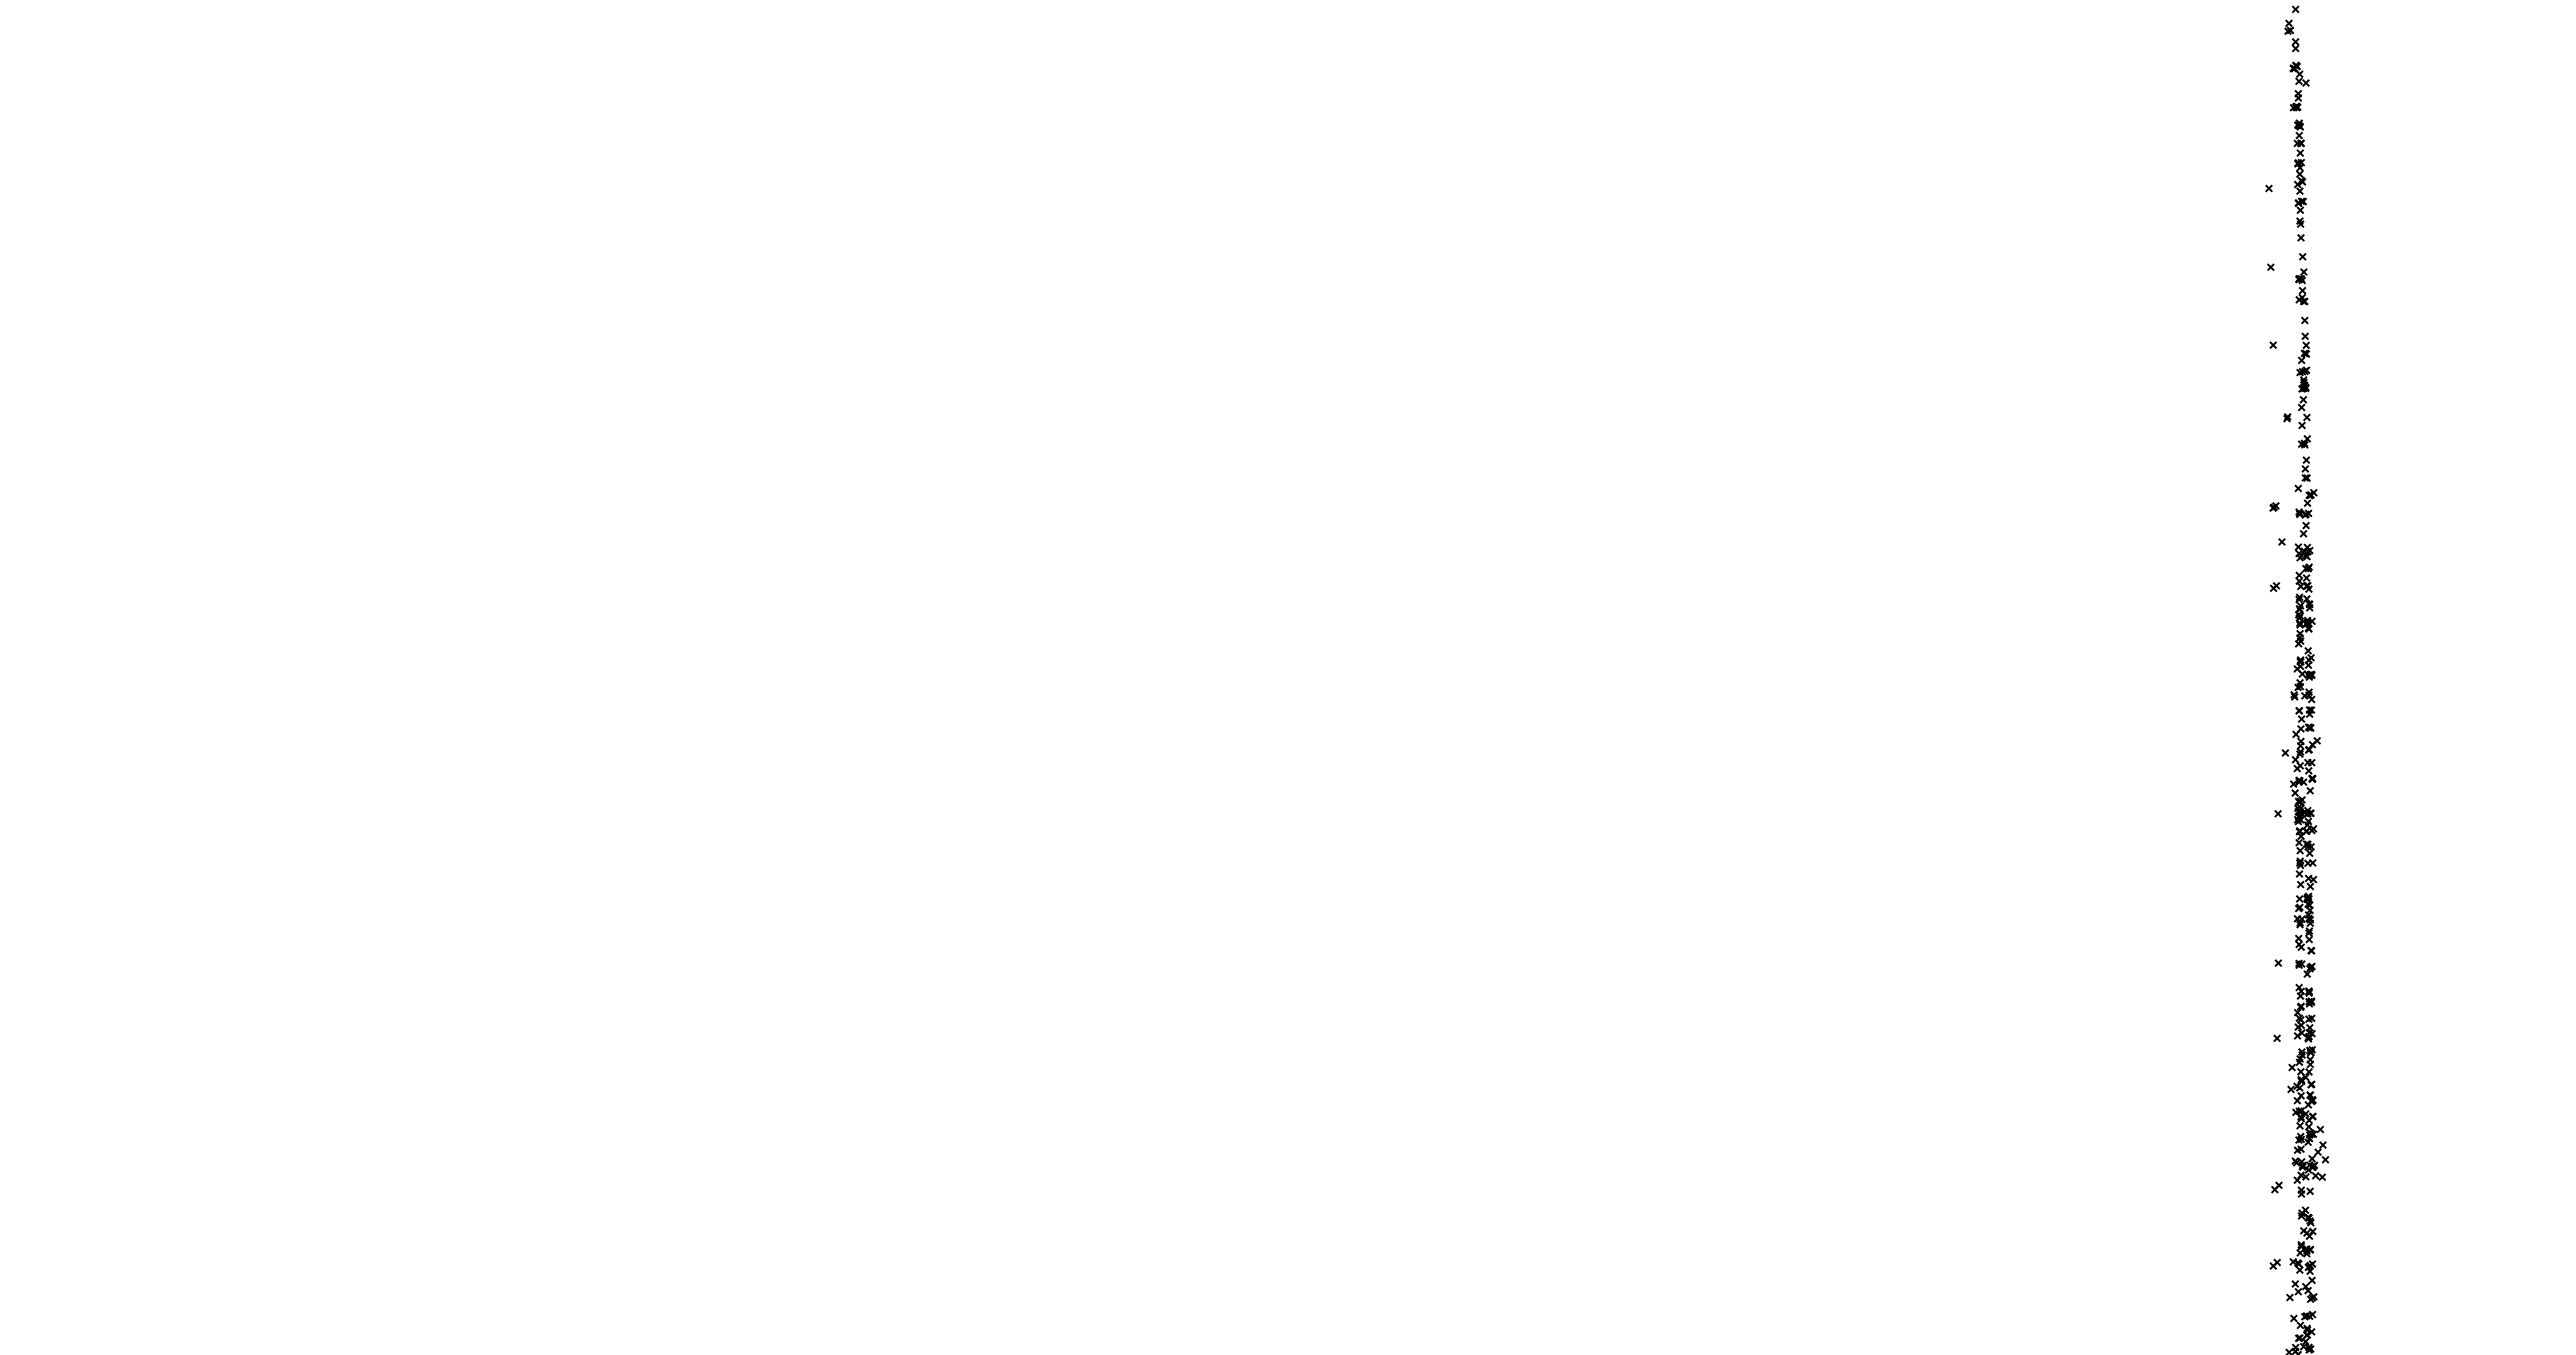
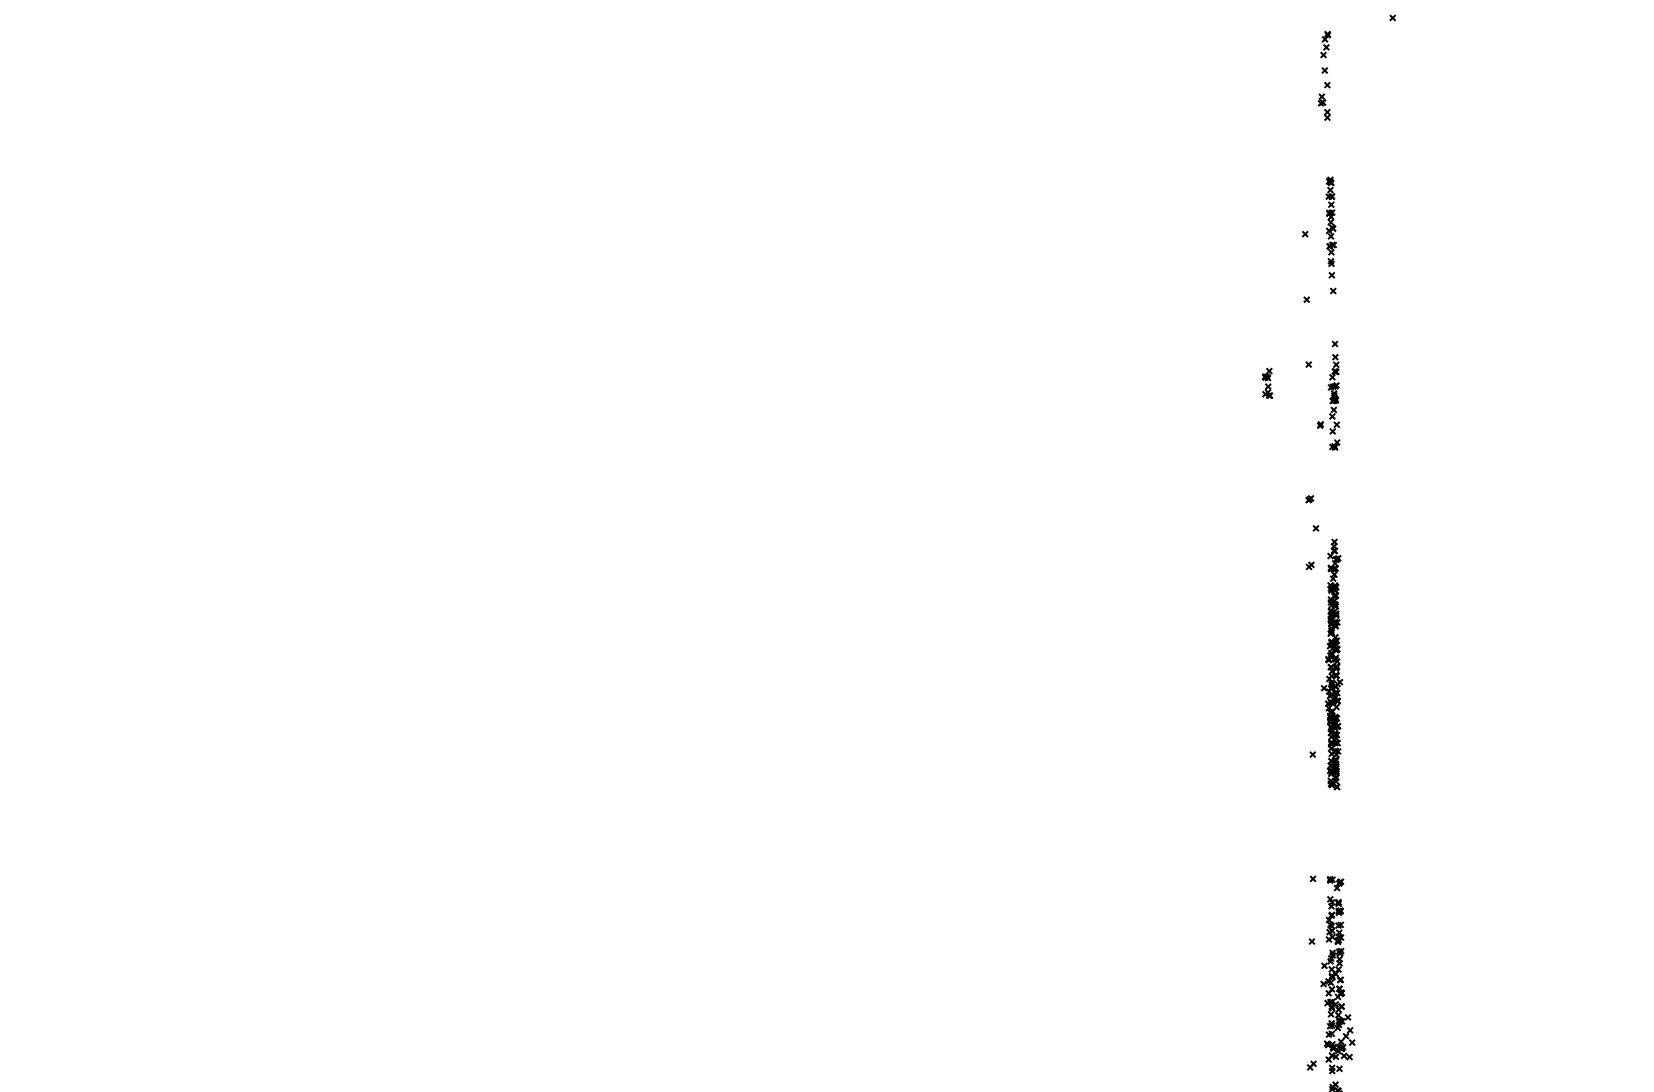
part: (2299, 86) -> (1330, 149), removed
part: (2301, 286) -> (1267, 383), moved
part: (2300, 705) -> (1331, 664), size x0.6

